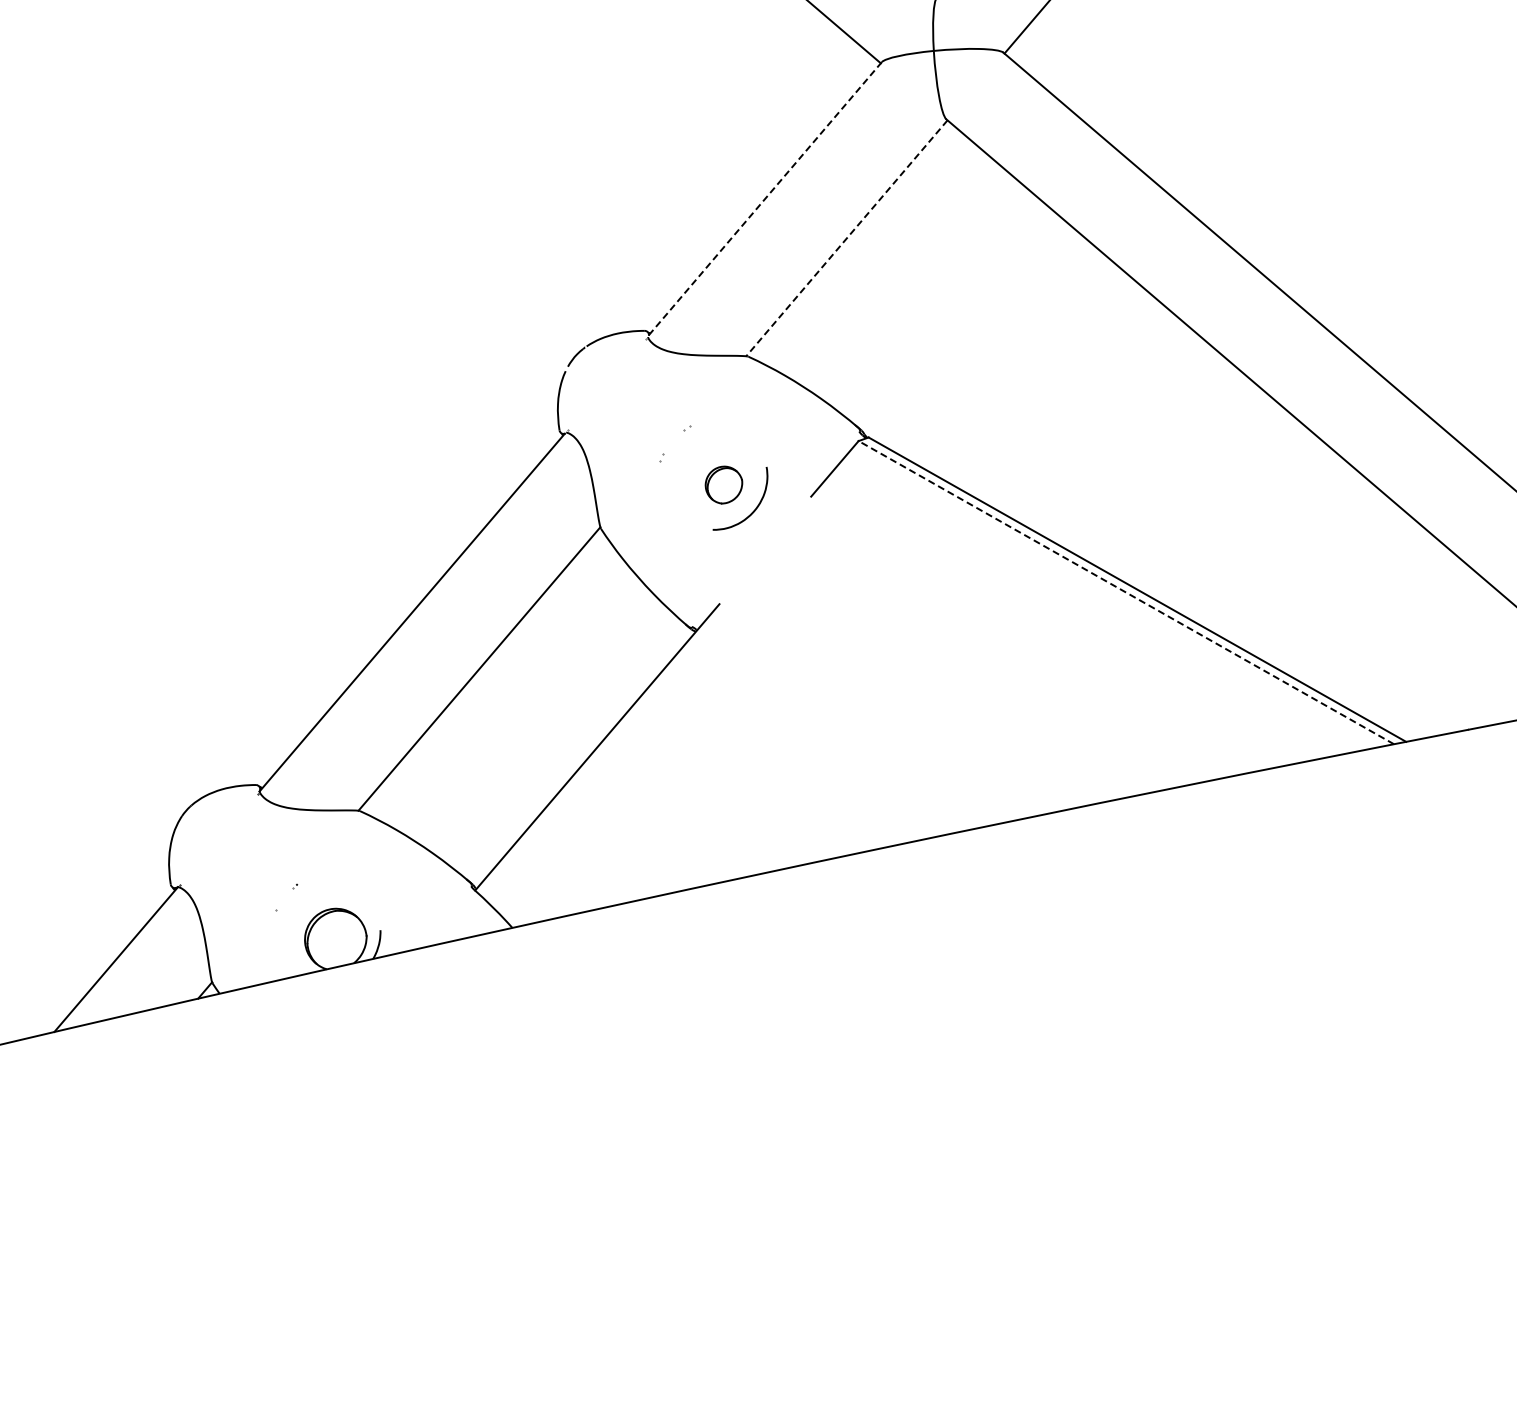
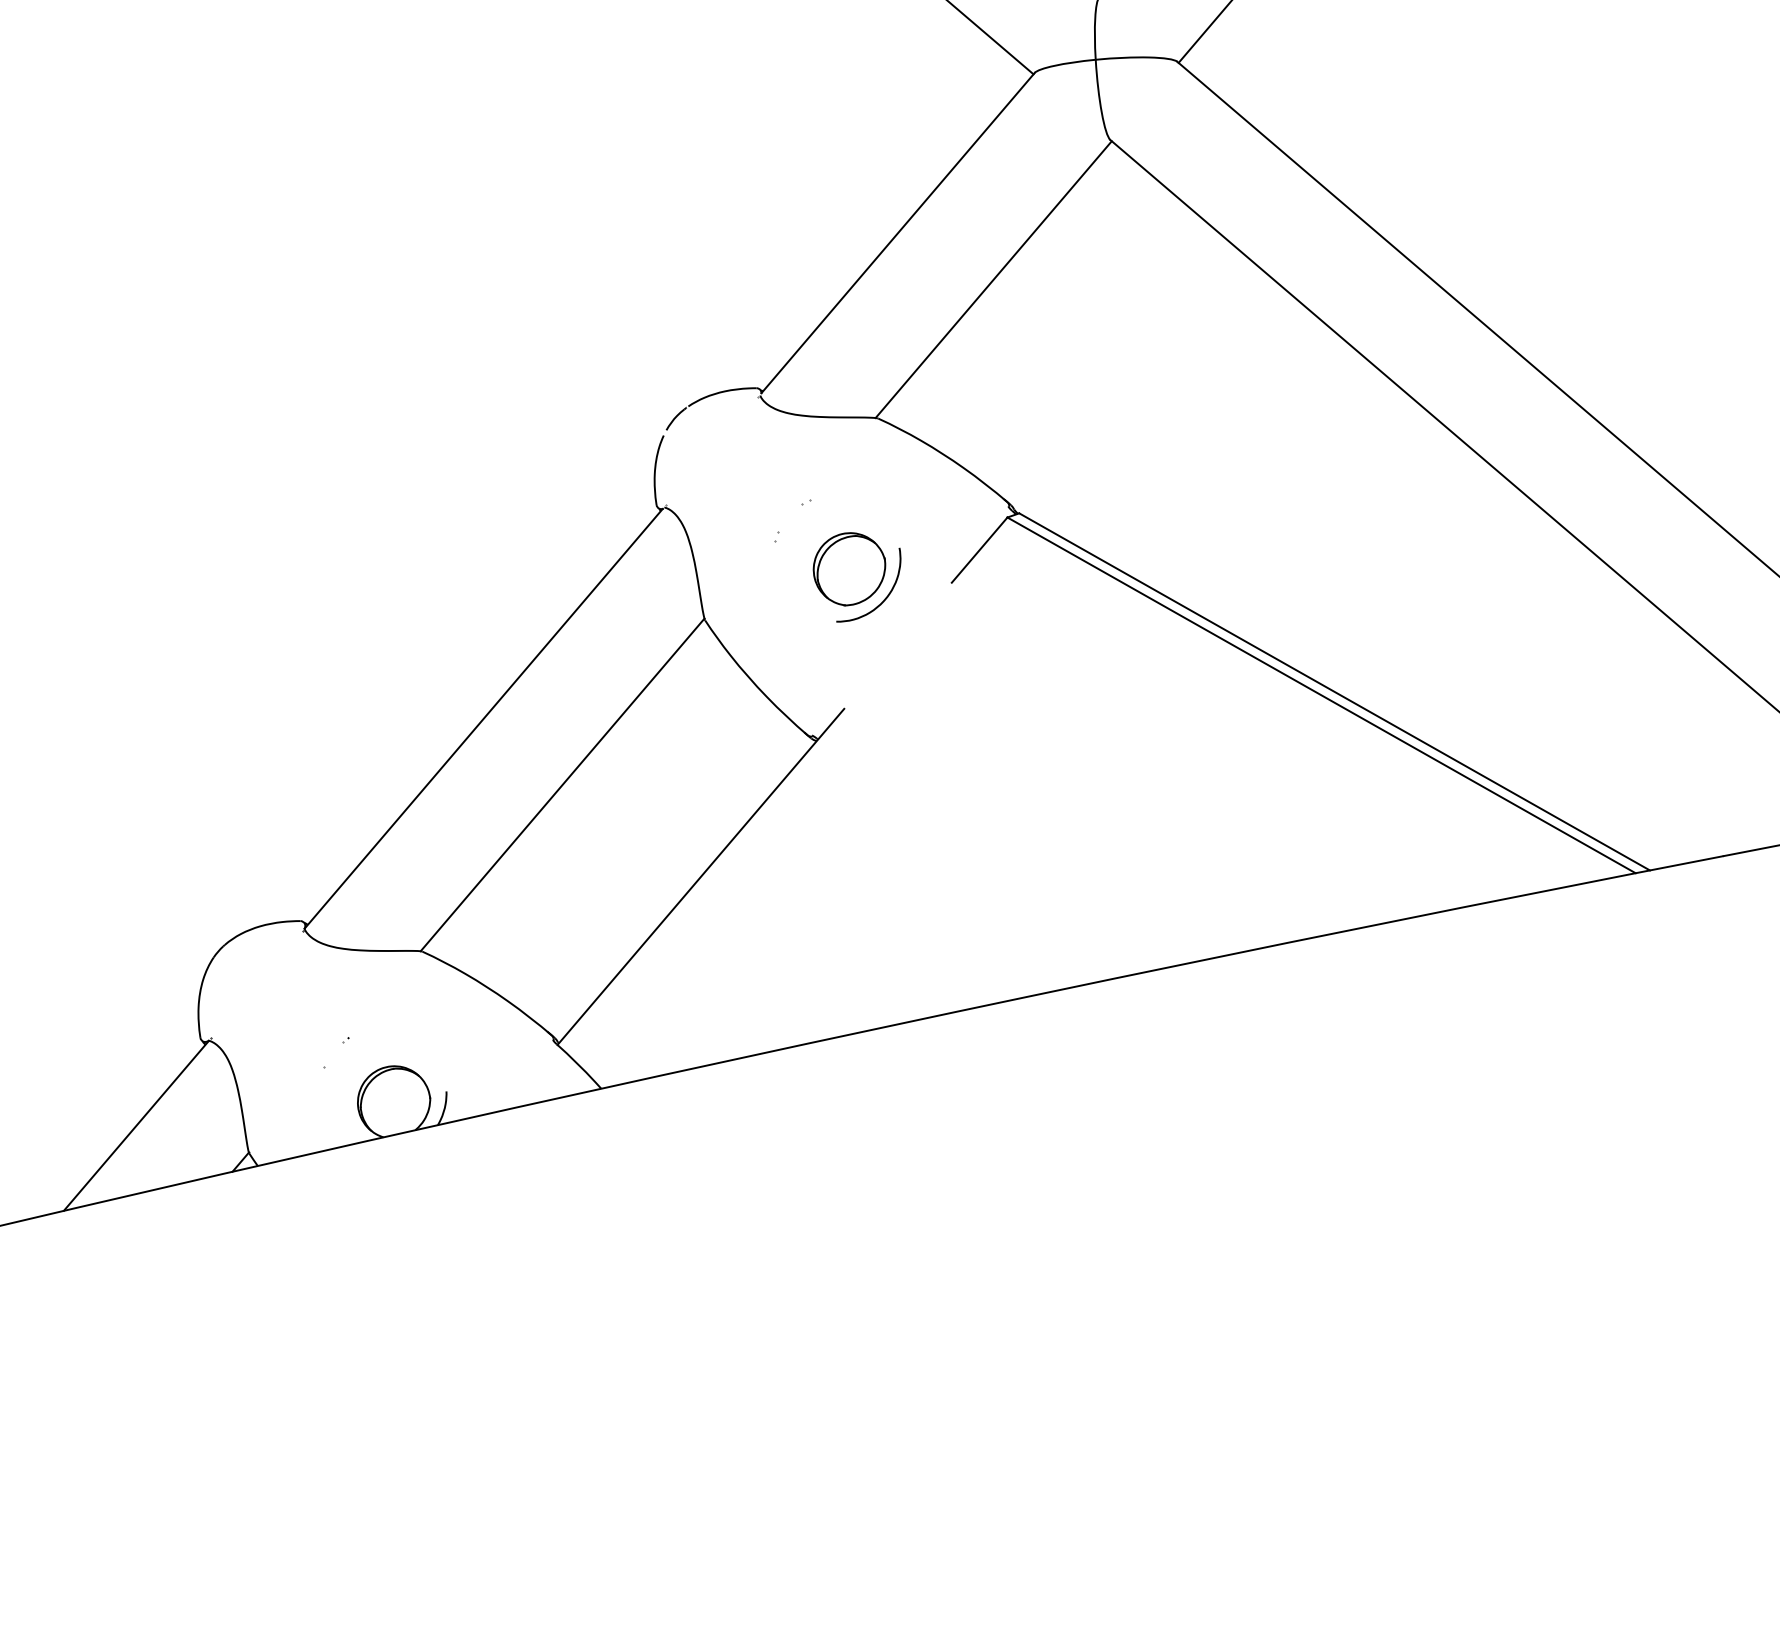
line: (765, 199) -> (898, 234), dashed -> solid
line: (846, 238) -> (993, 279), dashed -> solid
part: (723, 484) -> (848, 568), size x1.67
line: (1126, 592) -> (1321, 695), dashed -> solid

